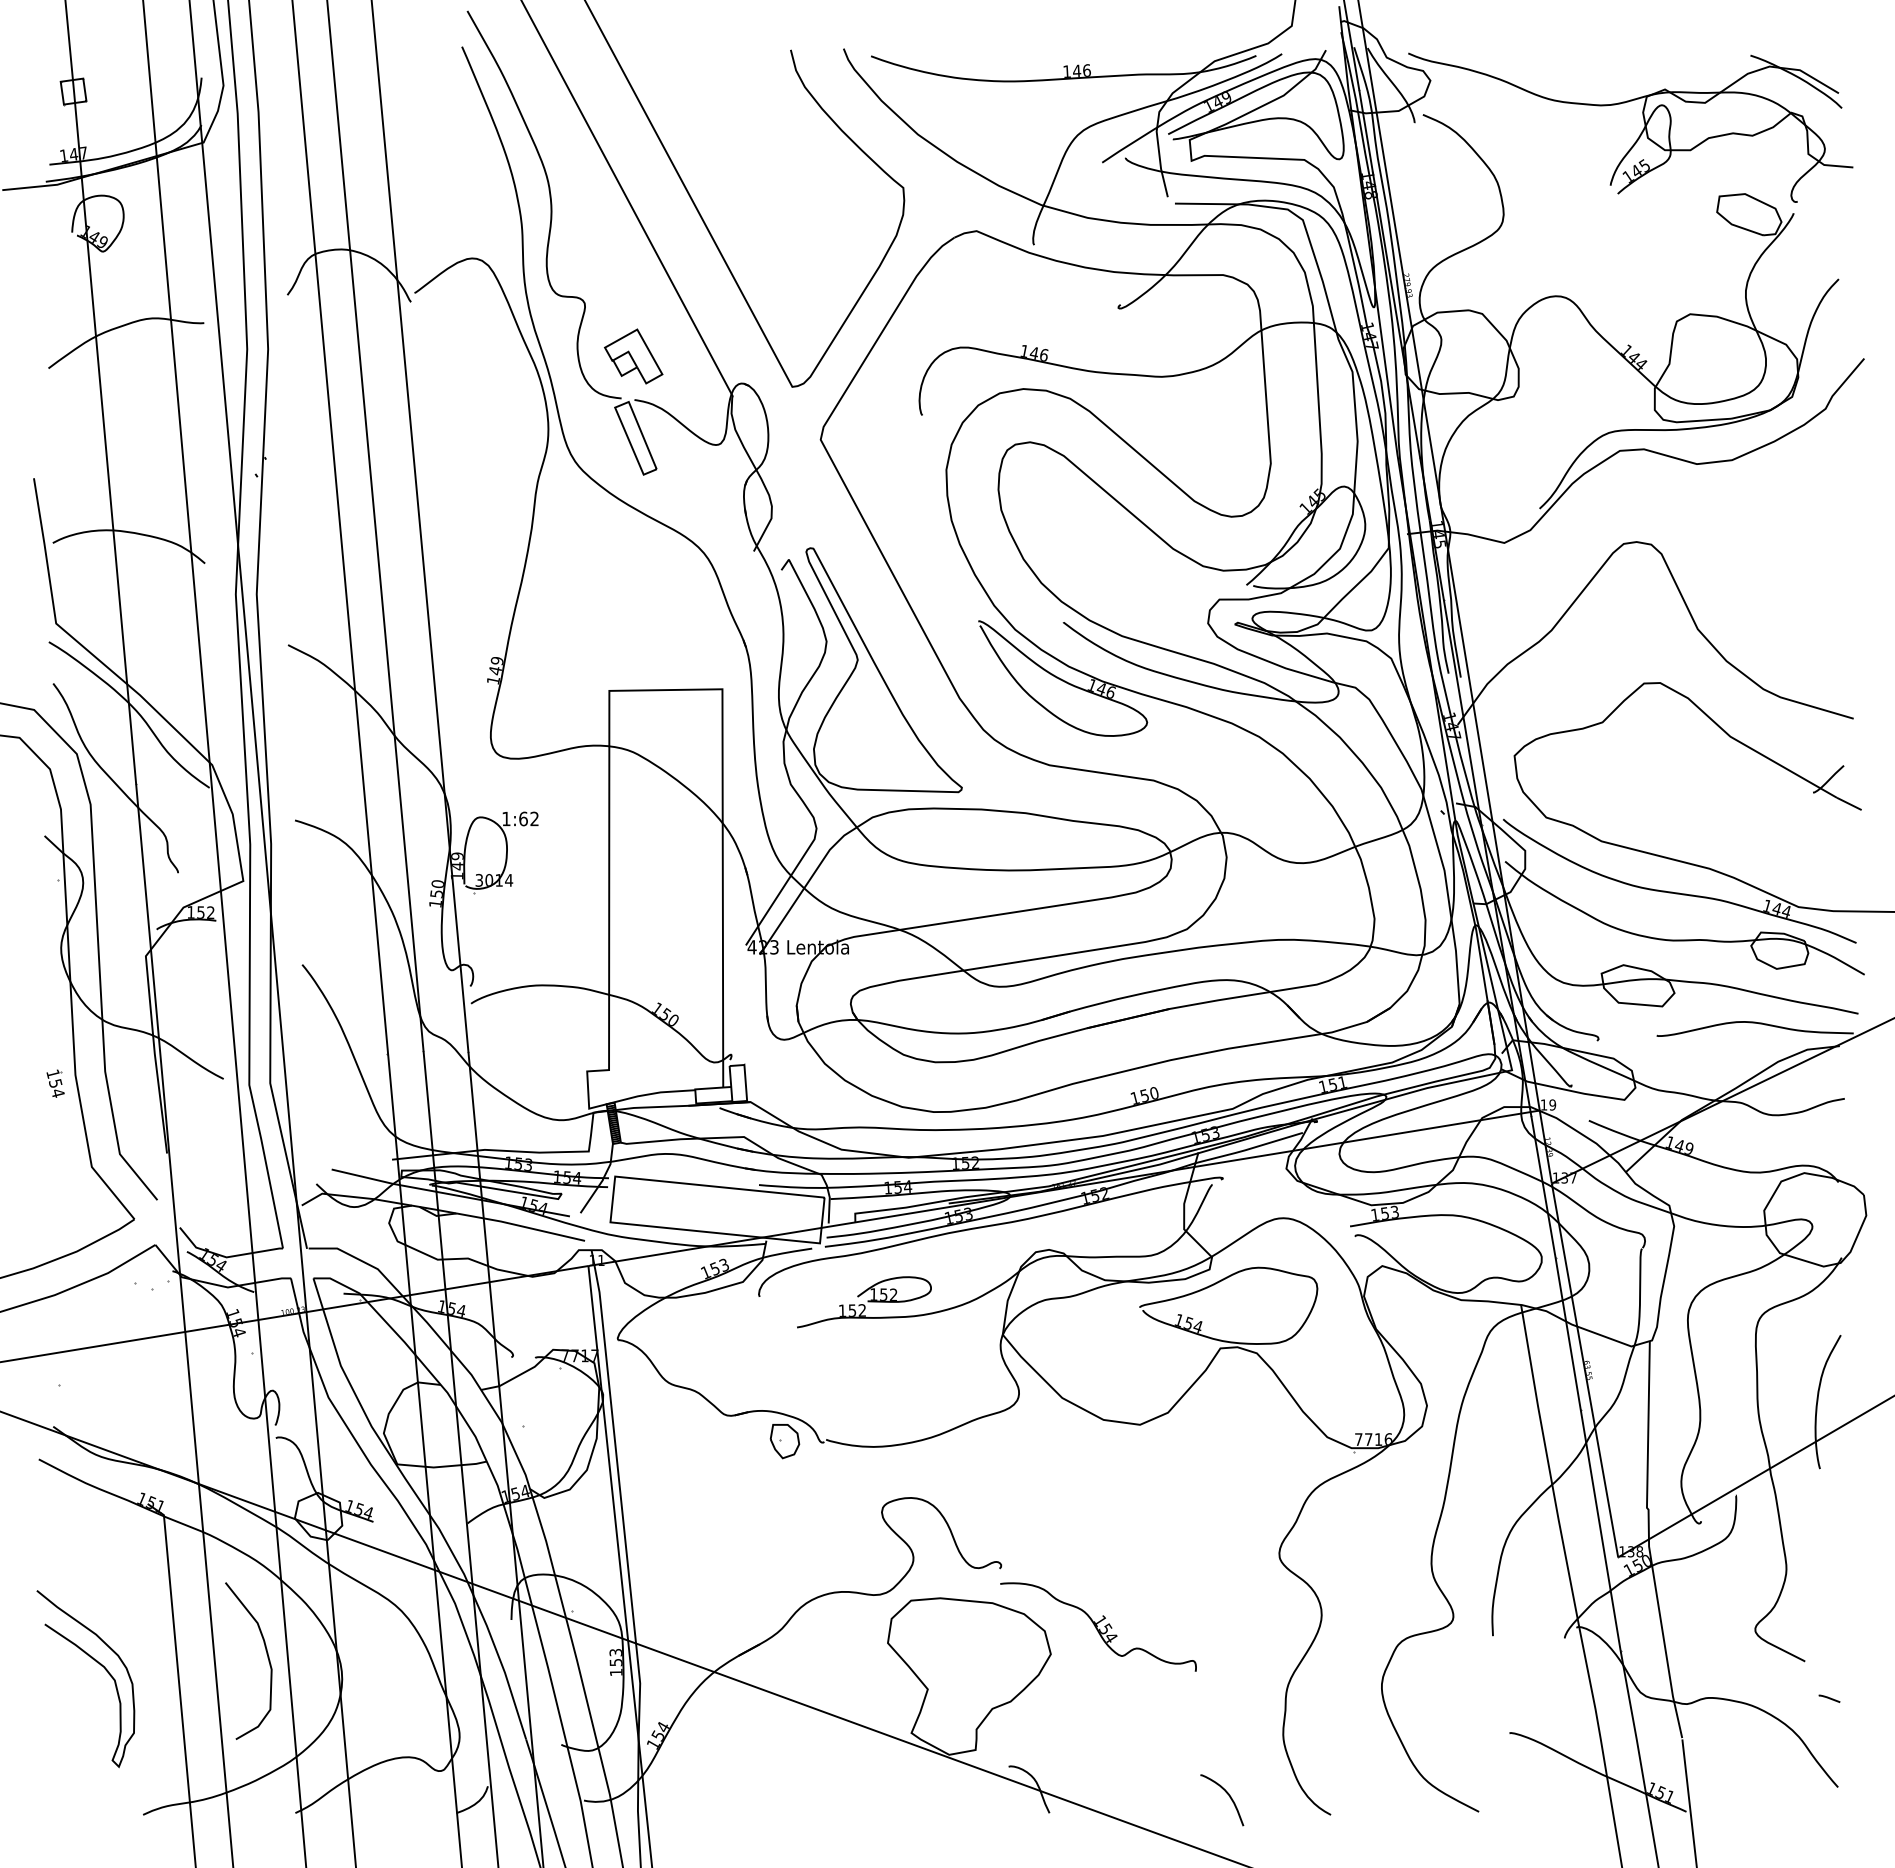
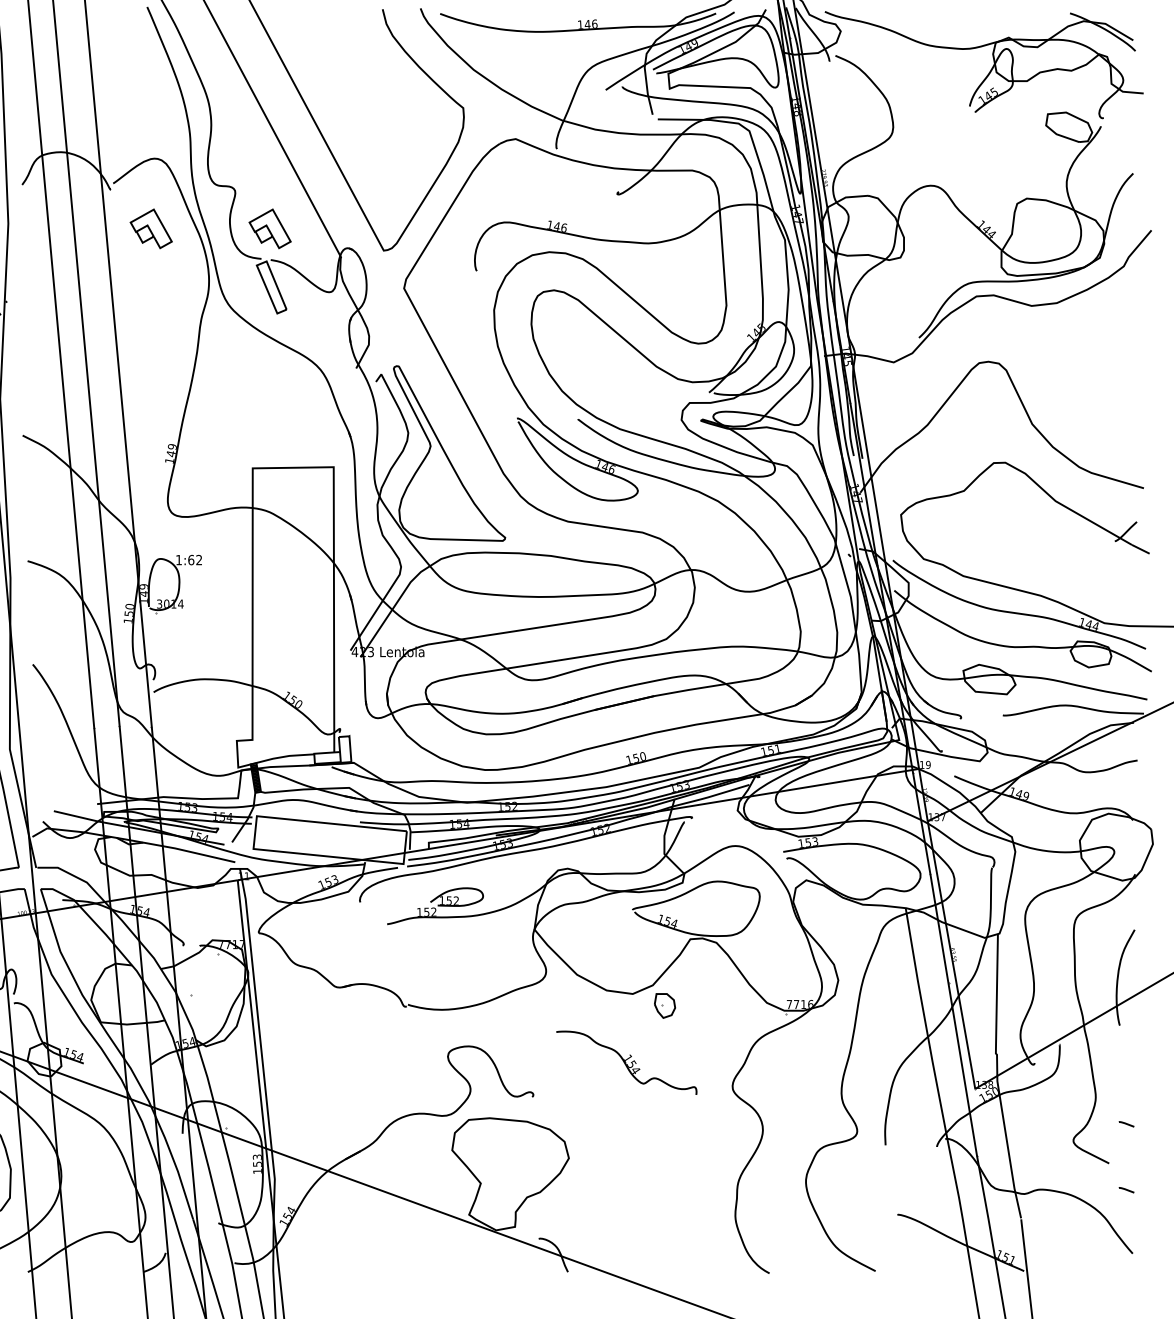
part: (467, 356) -> (151, 228), added
part: (784, 1441) -> (664, 1005), moved
line: (1829, 1606) -> (1126, 1124), added
part: (1098, 1626) -> (626, 1062), moved
curve: (1229, 1797) -> (696, 1260), removed

